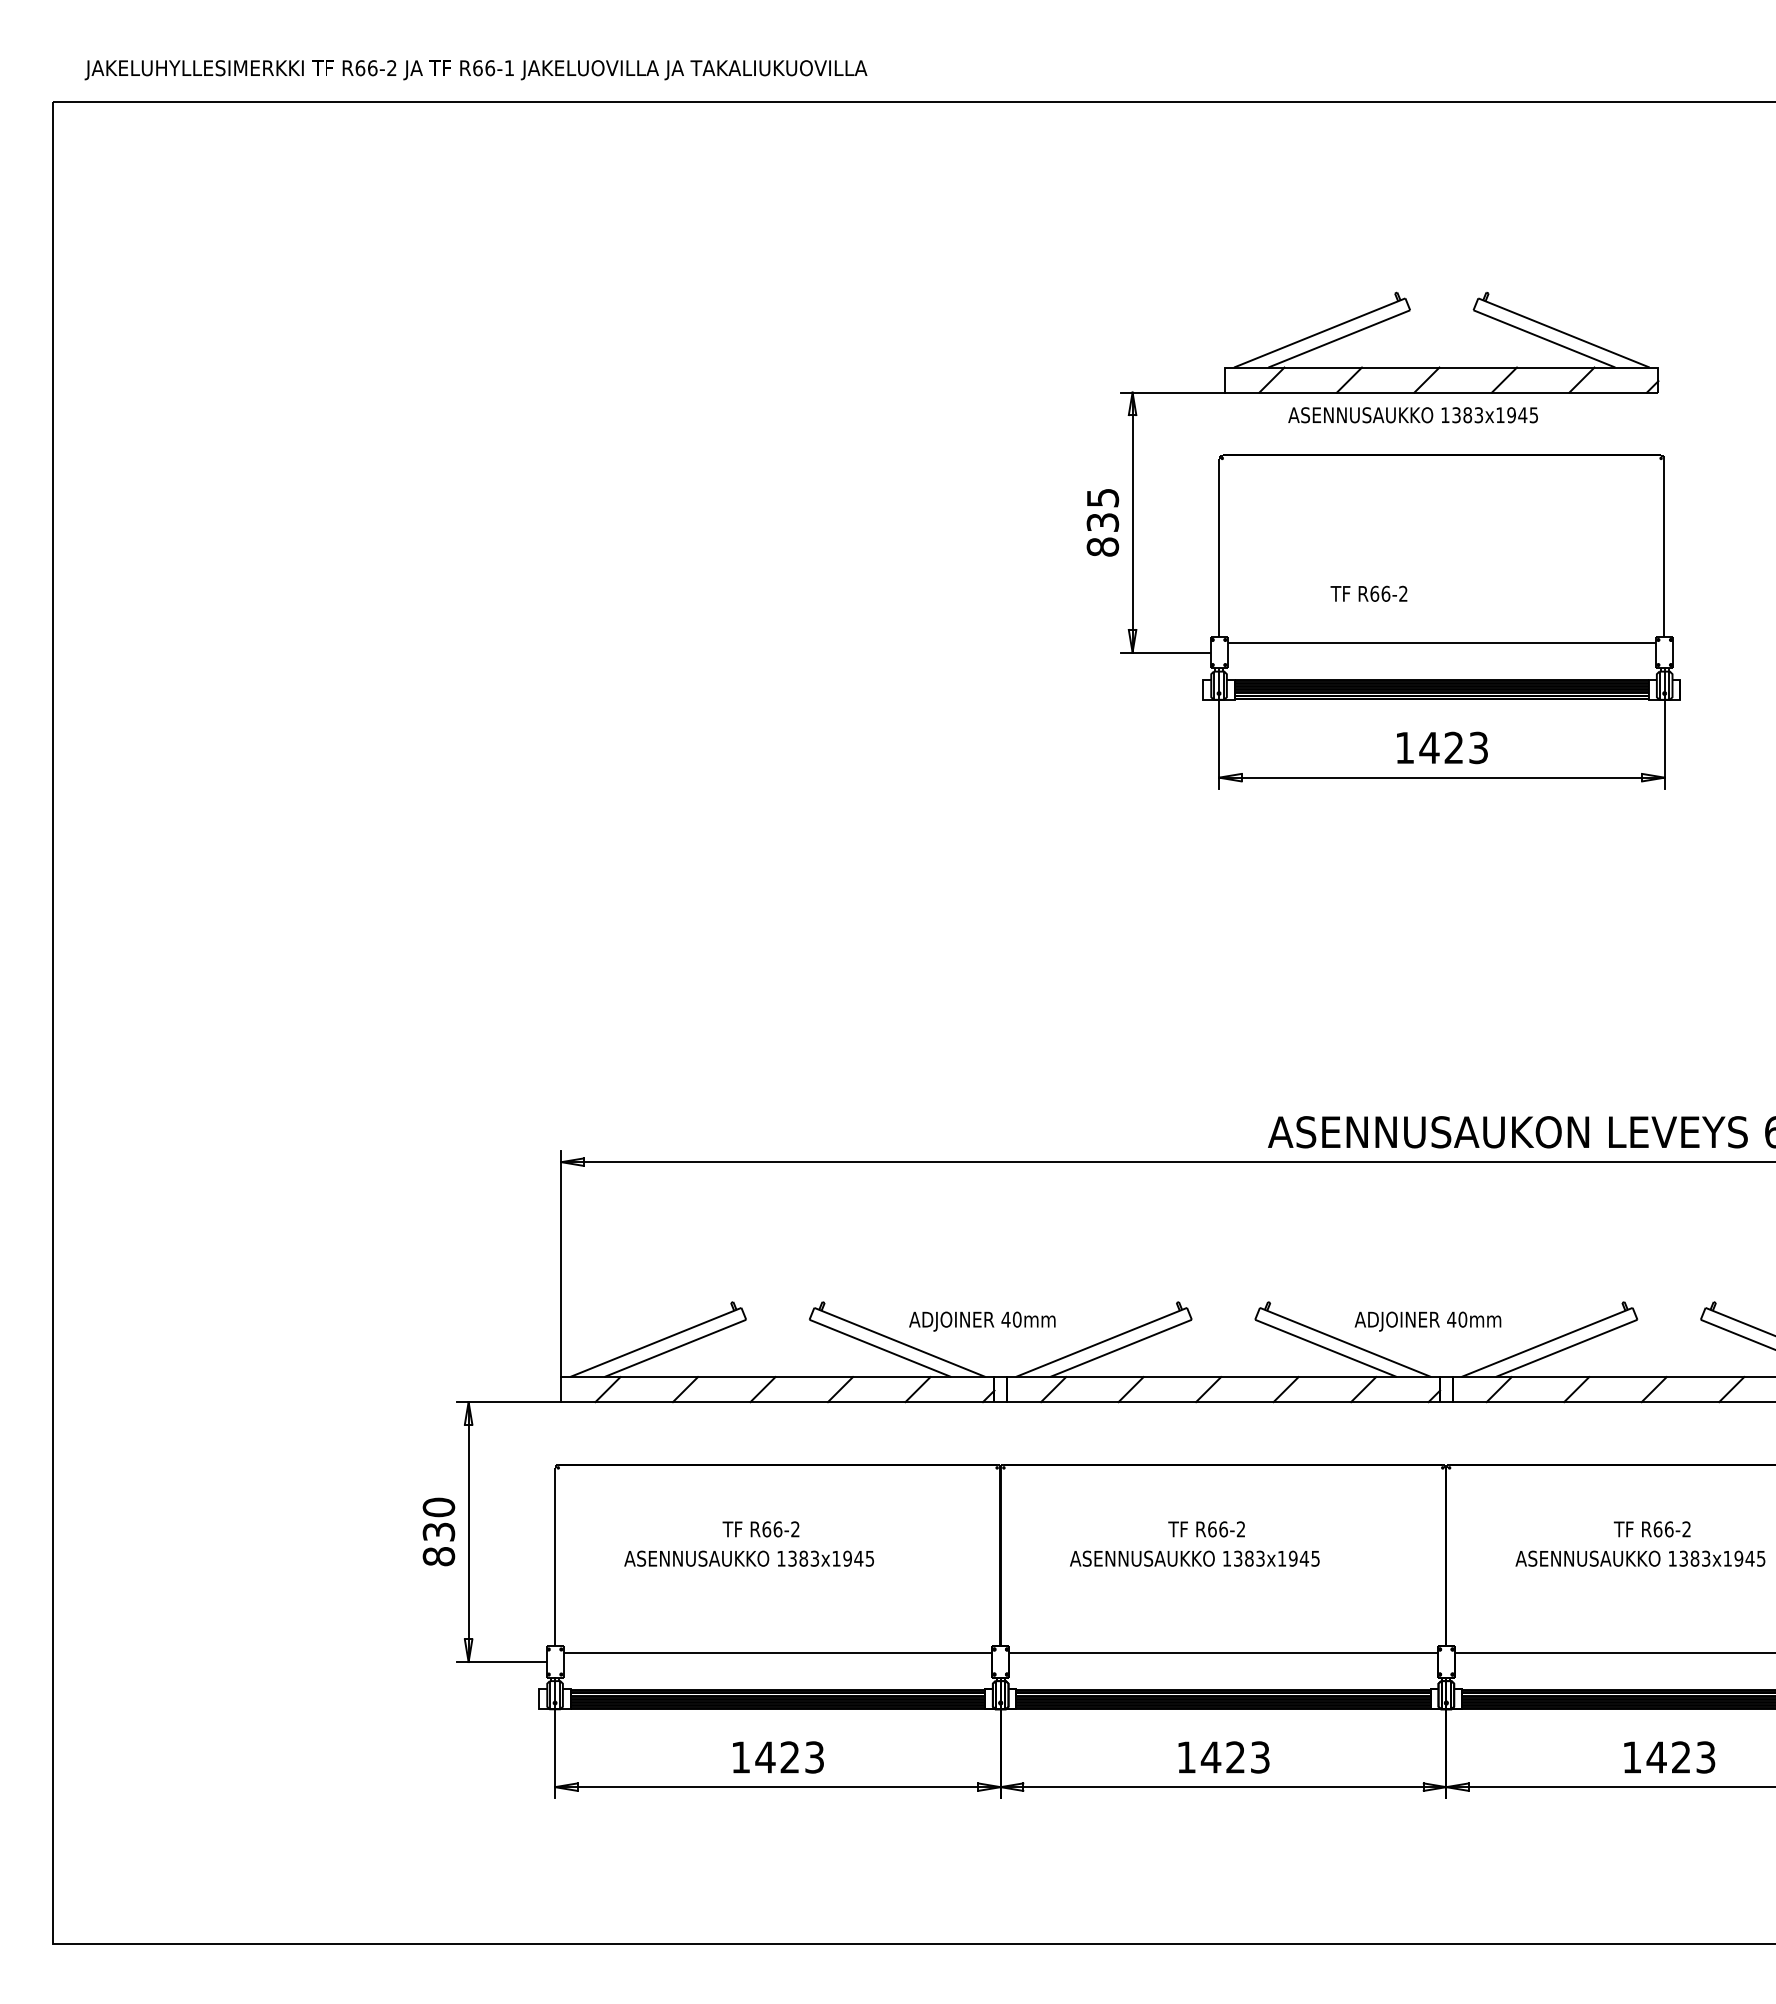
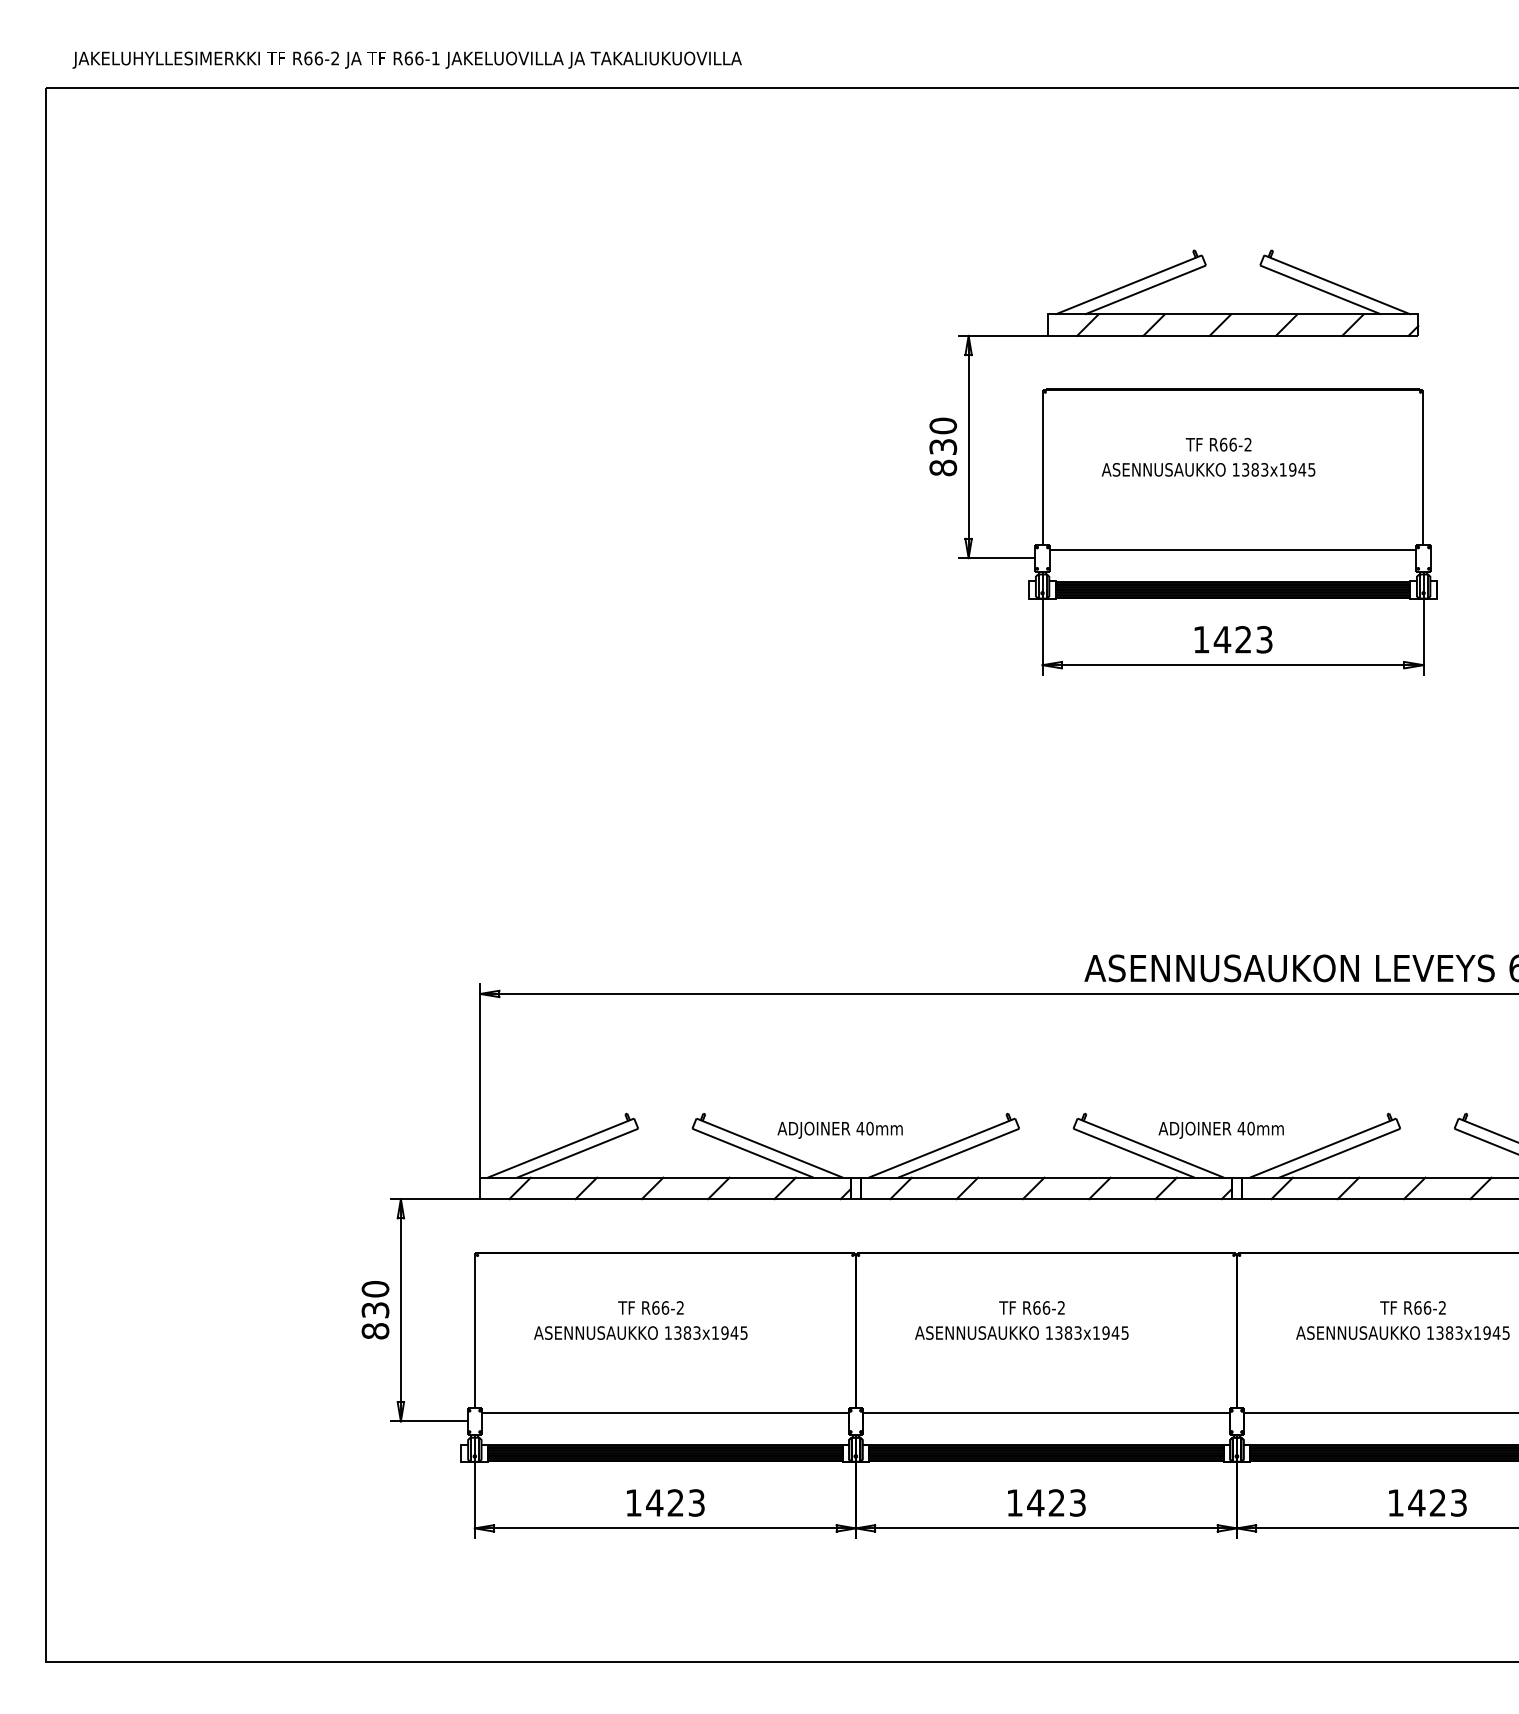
text: (1412, 415) -> (1207, 470), moved
text: (1102, 497) -> (942, 425), 835 -> 830
text: (1368, 593) -> (1218, 444), moved

